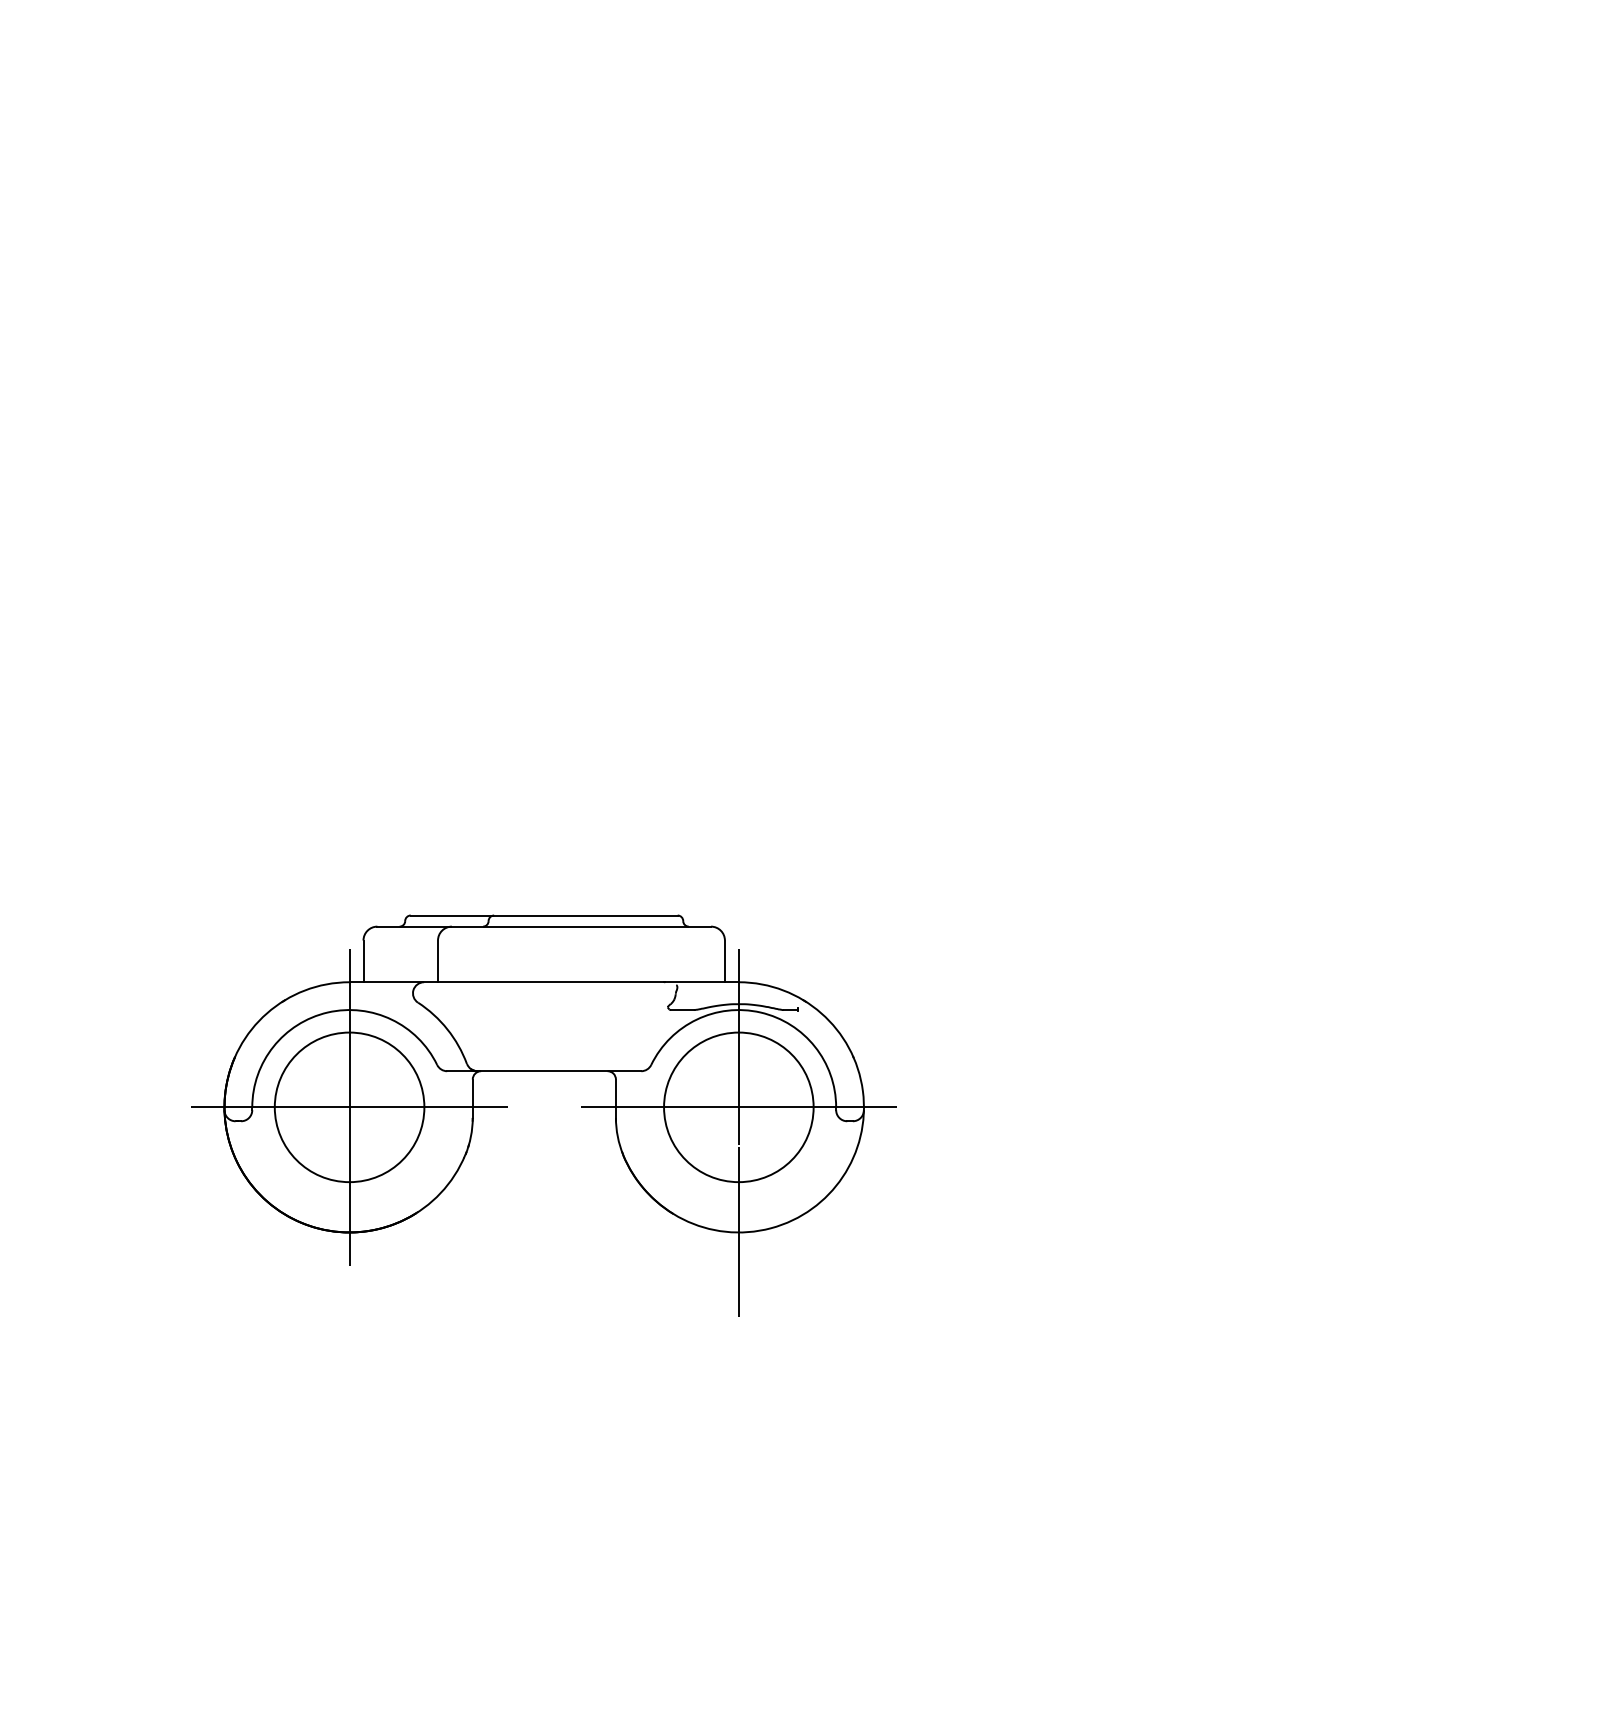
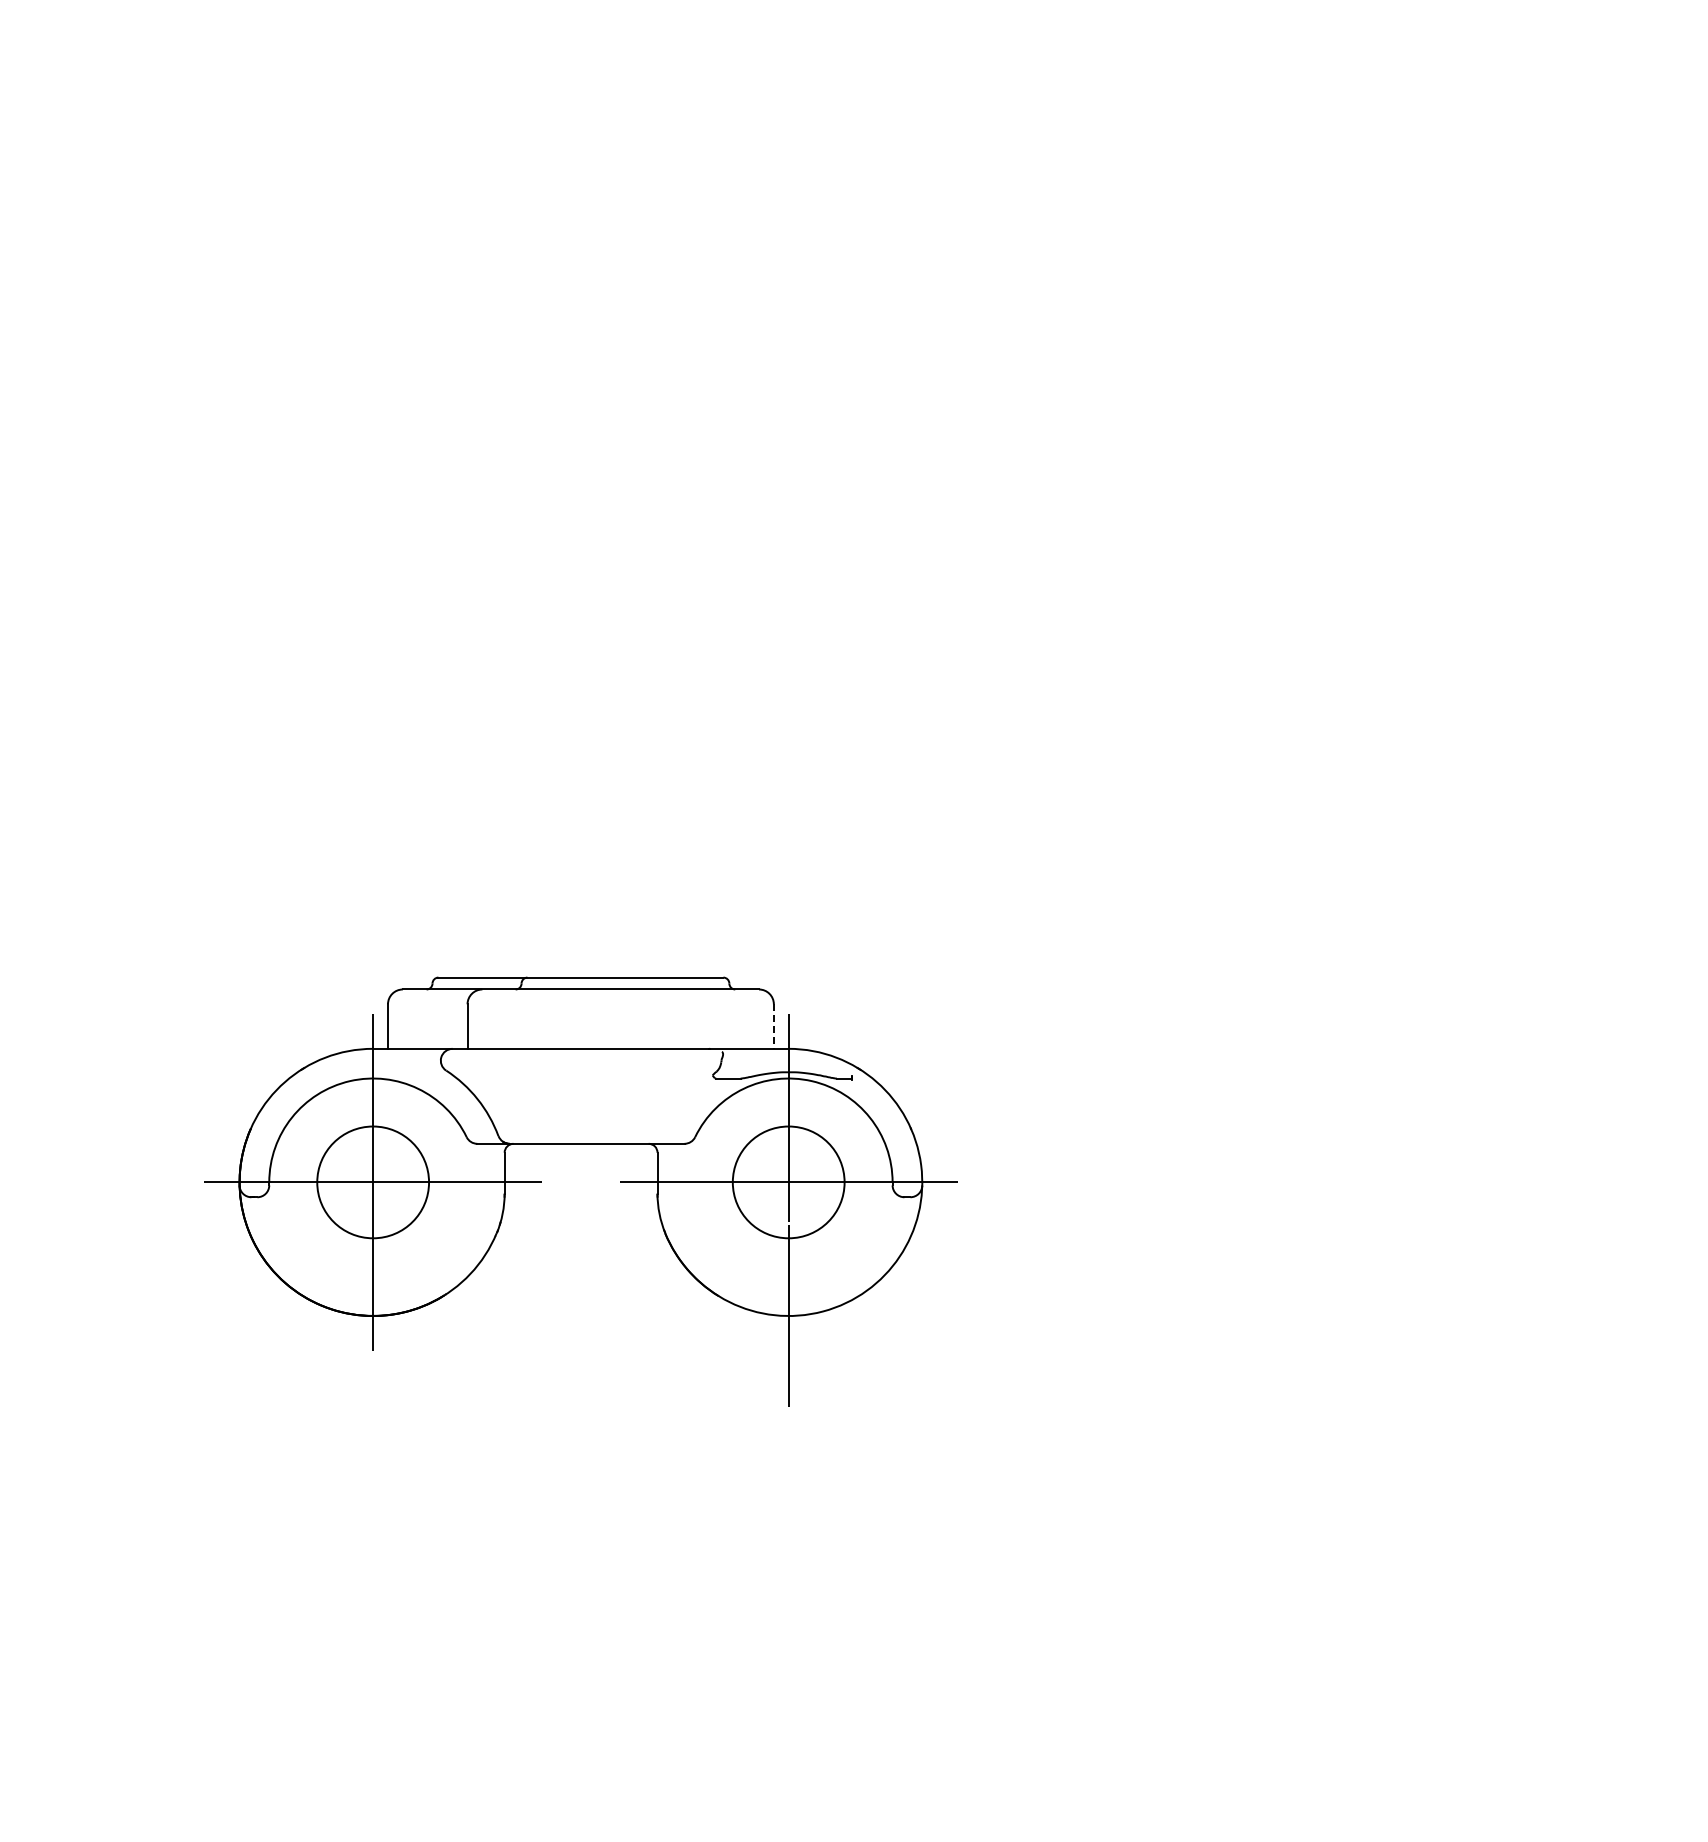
line: (724, 962) -> (773, 1027), solid -> dashed
circle: (349, 1107) -> (373, 1182), size x0.7
circle: (738, 1107) -> (788, 1182), size x0.7

